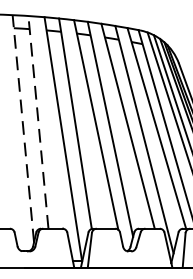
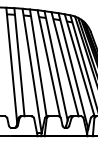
line: (38, 120) -> (19, 61), dashed -> solid
line: (22, 128) -> (11, 65), dashed -> solid

